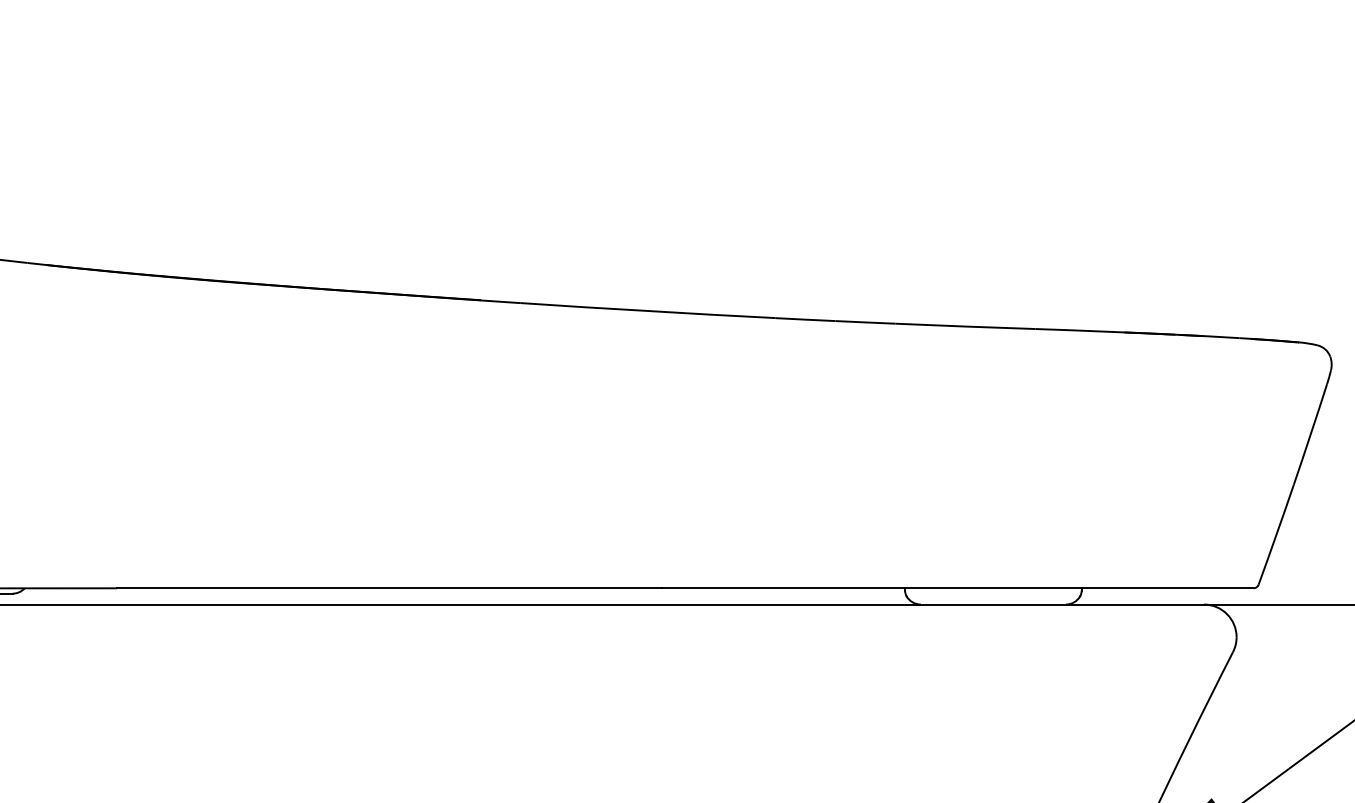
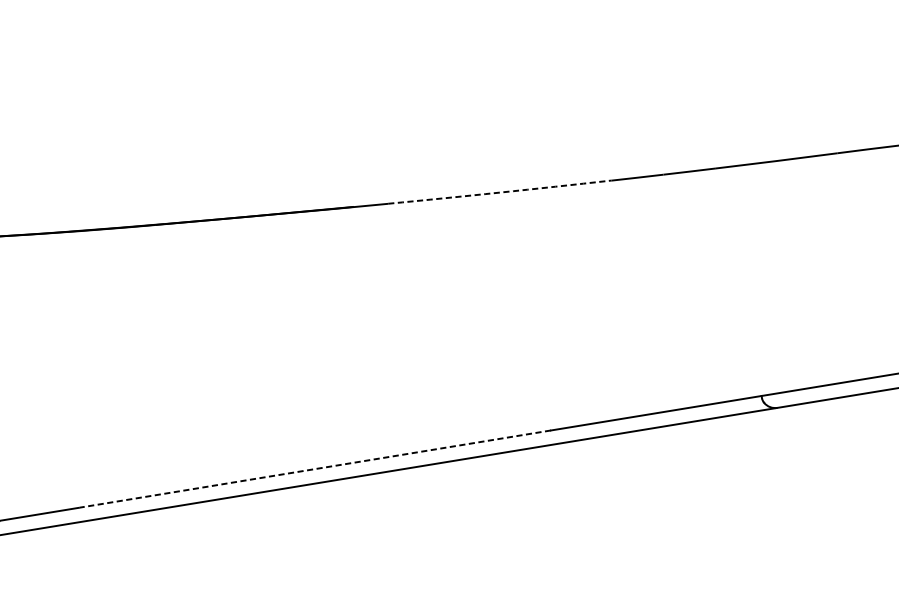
arc: (647, 311) -> (499, 193), solid -> dashed
line: (388, 588) -> (314, 469), solid -> dashed

